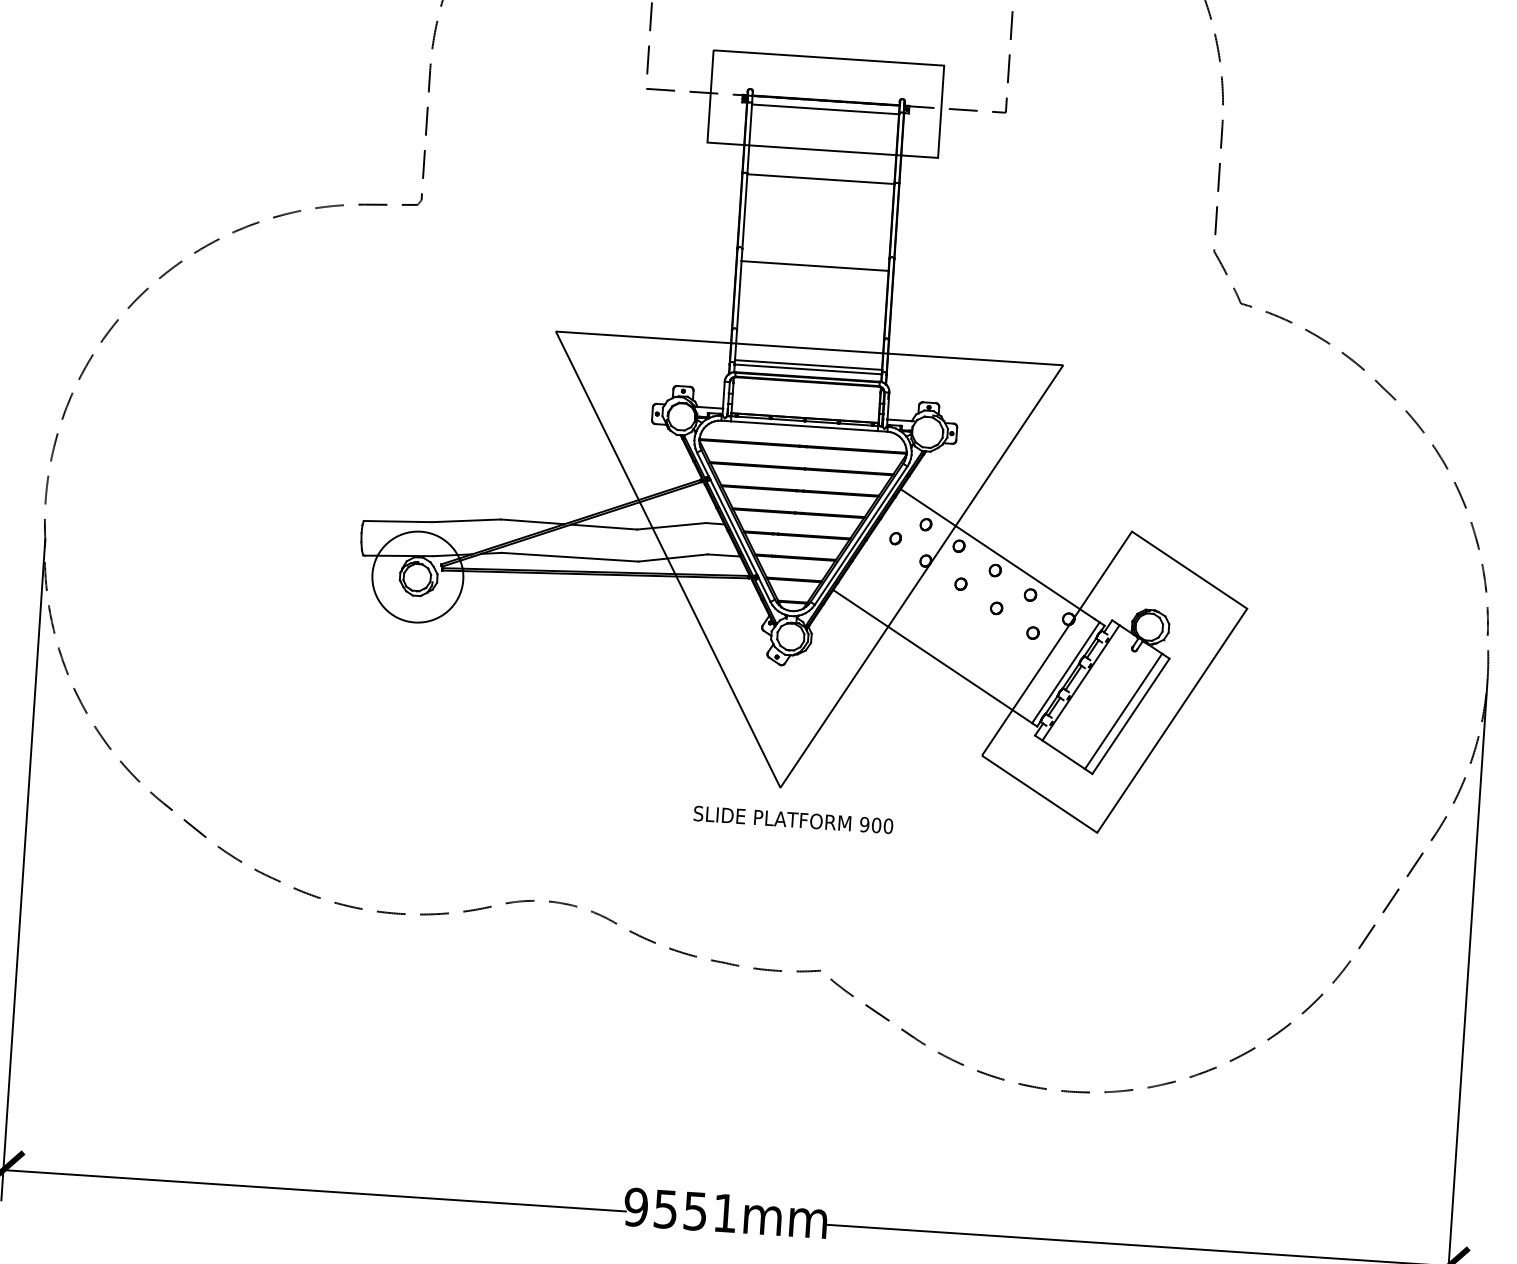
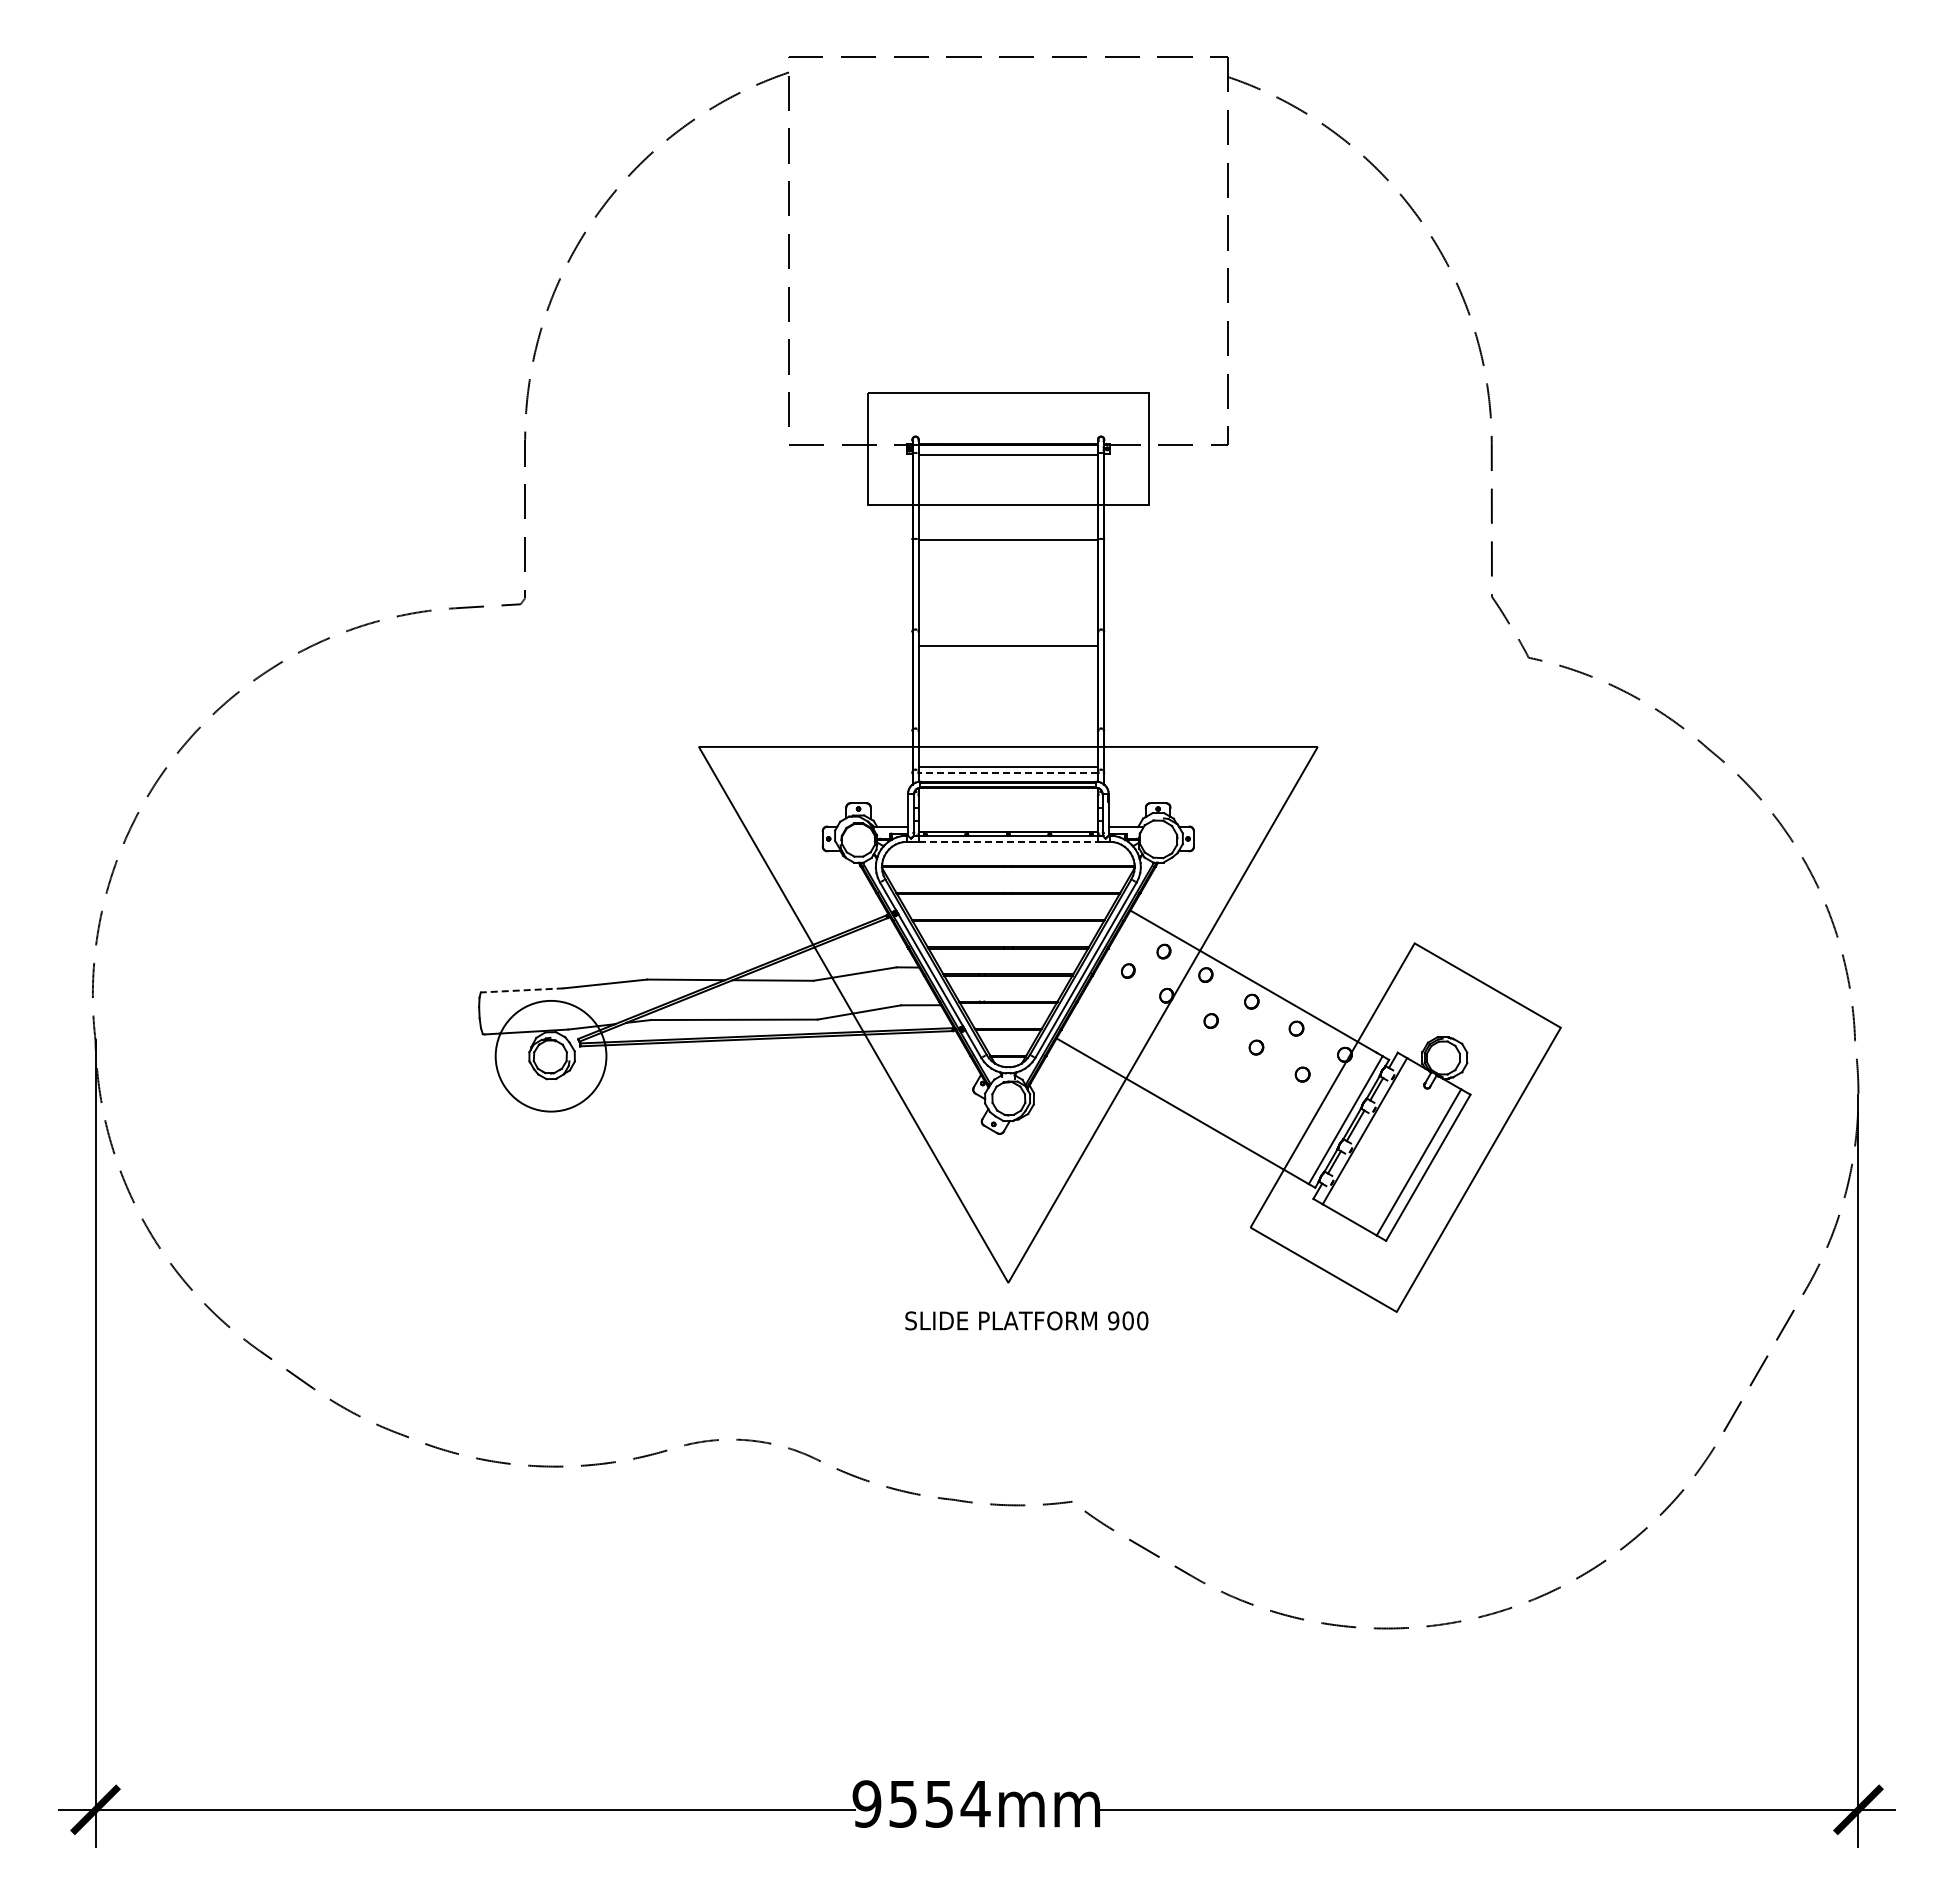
line: (808, 369) -> (1008, 772), solid -> dashed
line: (804, 425) -> (1008, 841), solid -> dashed
line: (397, 521) -> (521, 990), solid -> dashed
text: (725, 1213) -> (975, 1804), 9551mm -> 9554mm

